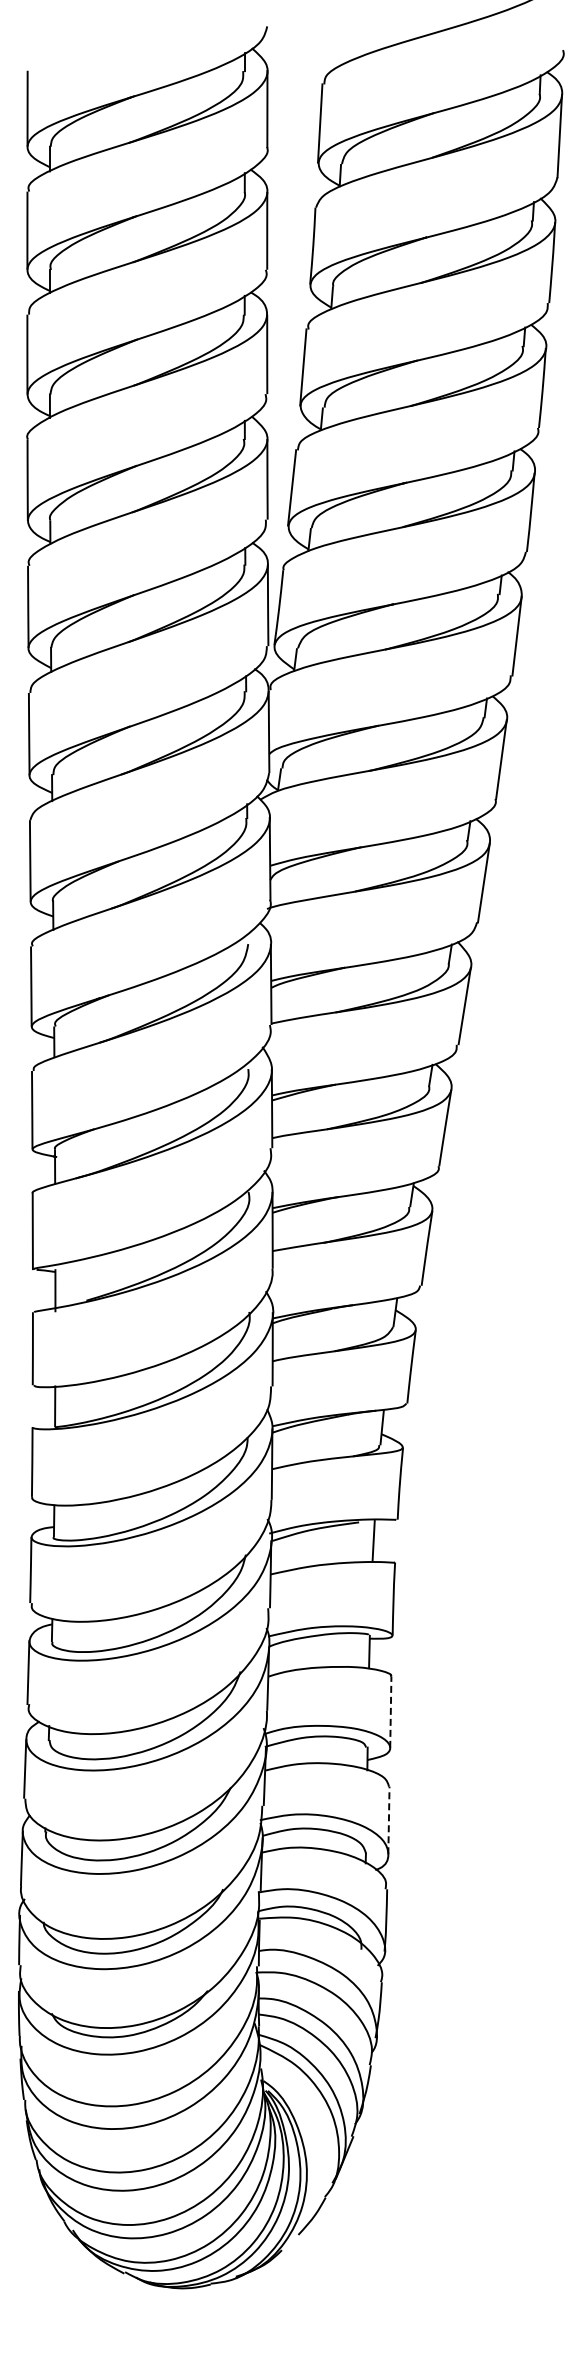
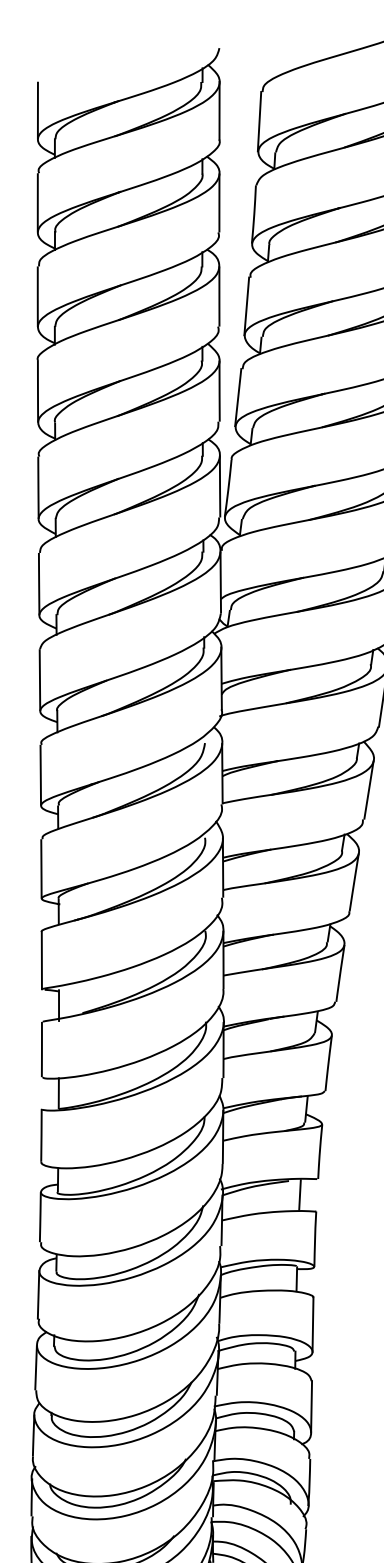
line: (390, 1712) -> (312, 1325), dashed -> solid
line: (388, 1820) -> (311, 1406), dashed -> solid

